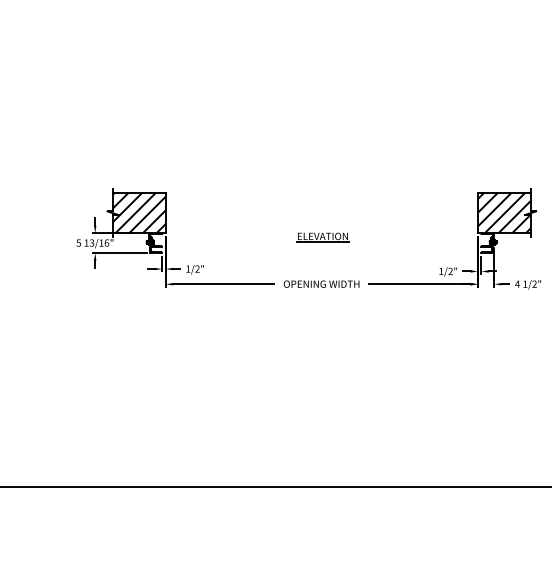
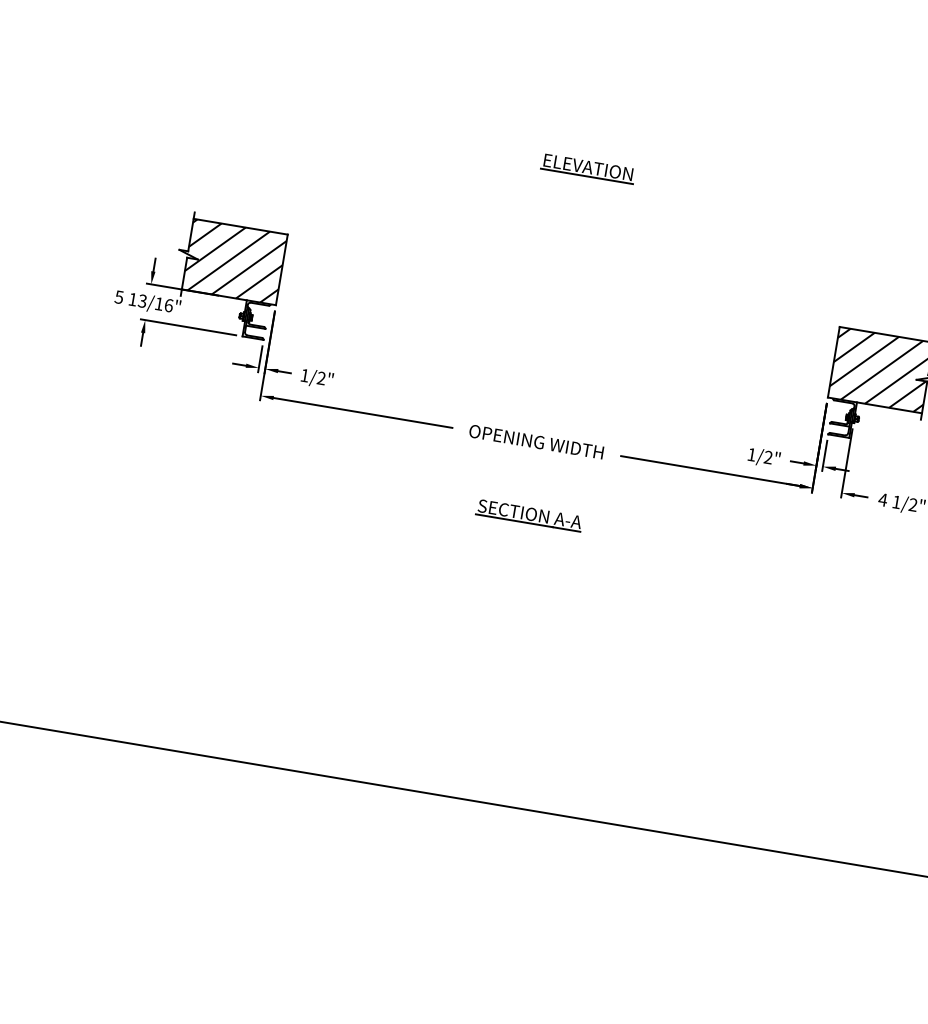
part: (322, 237) -> (587, 169), moved
part: (324, 325) -> (529, 515), added

